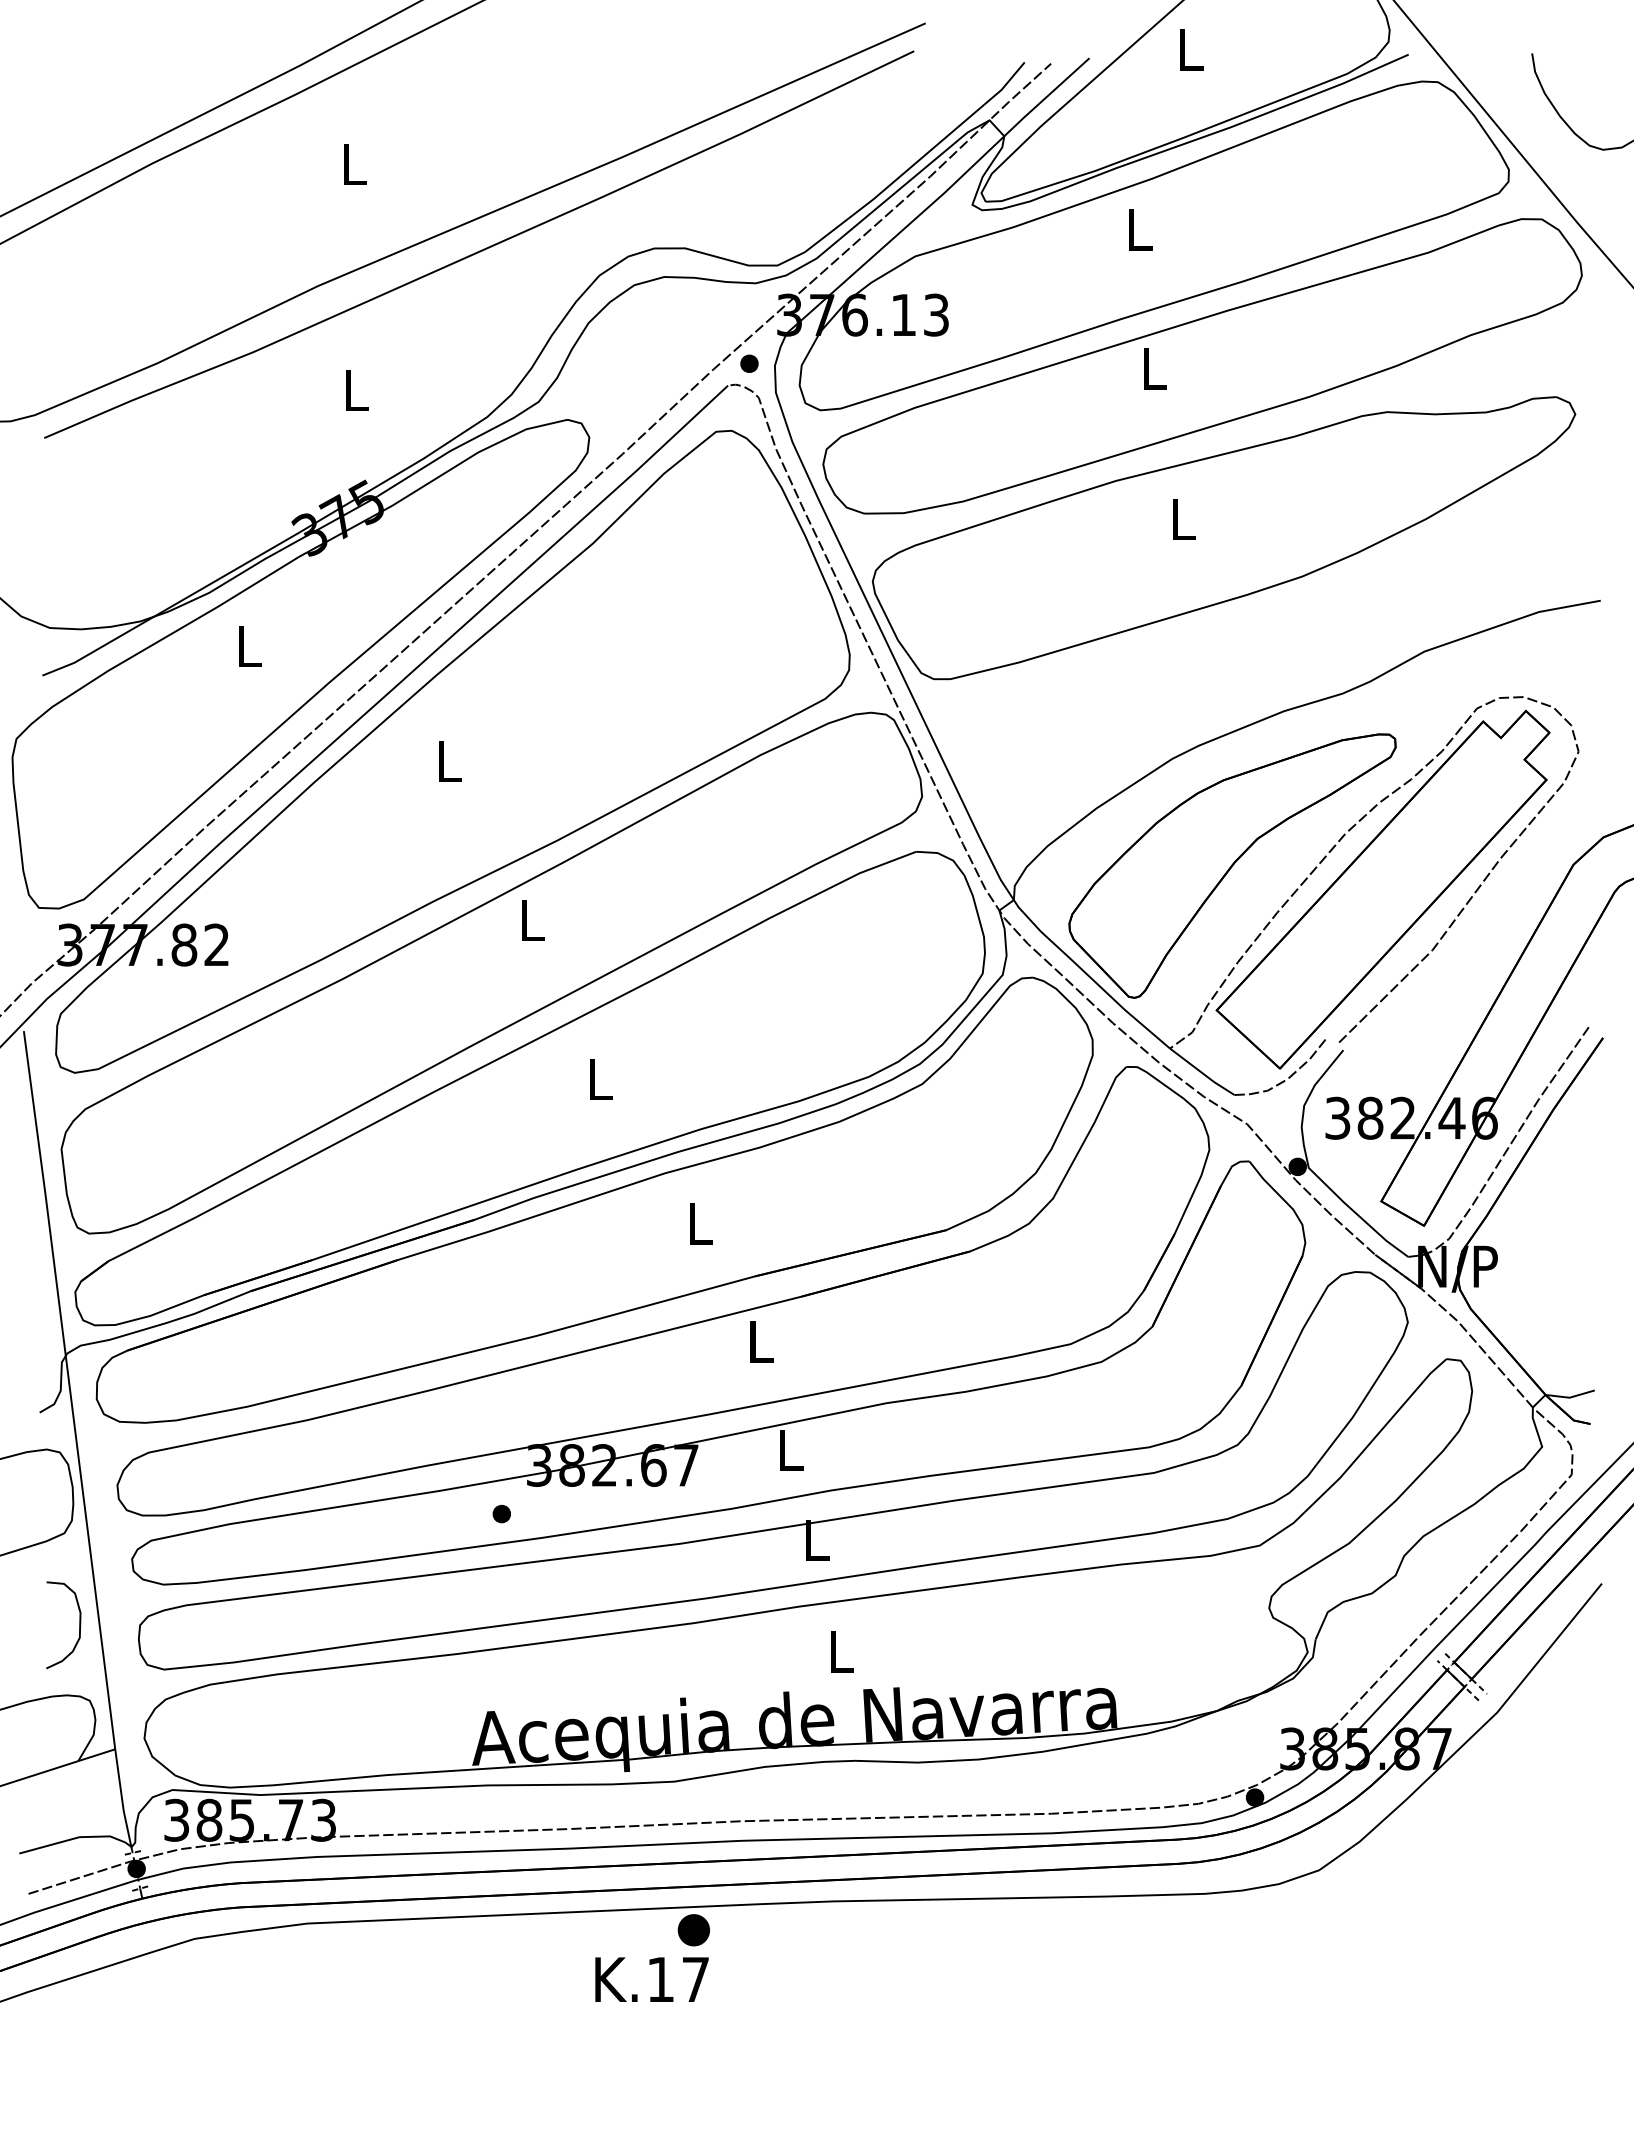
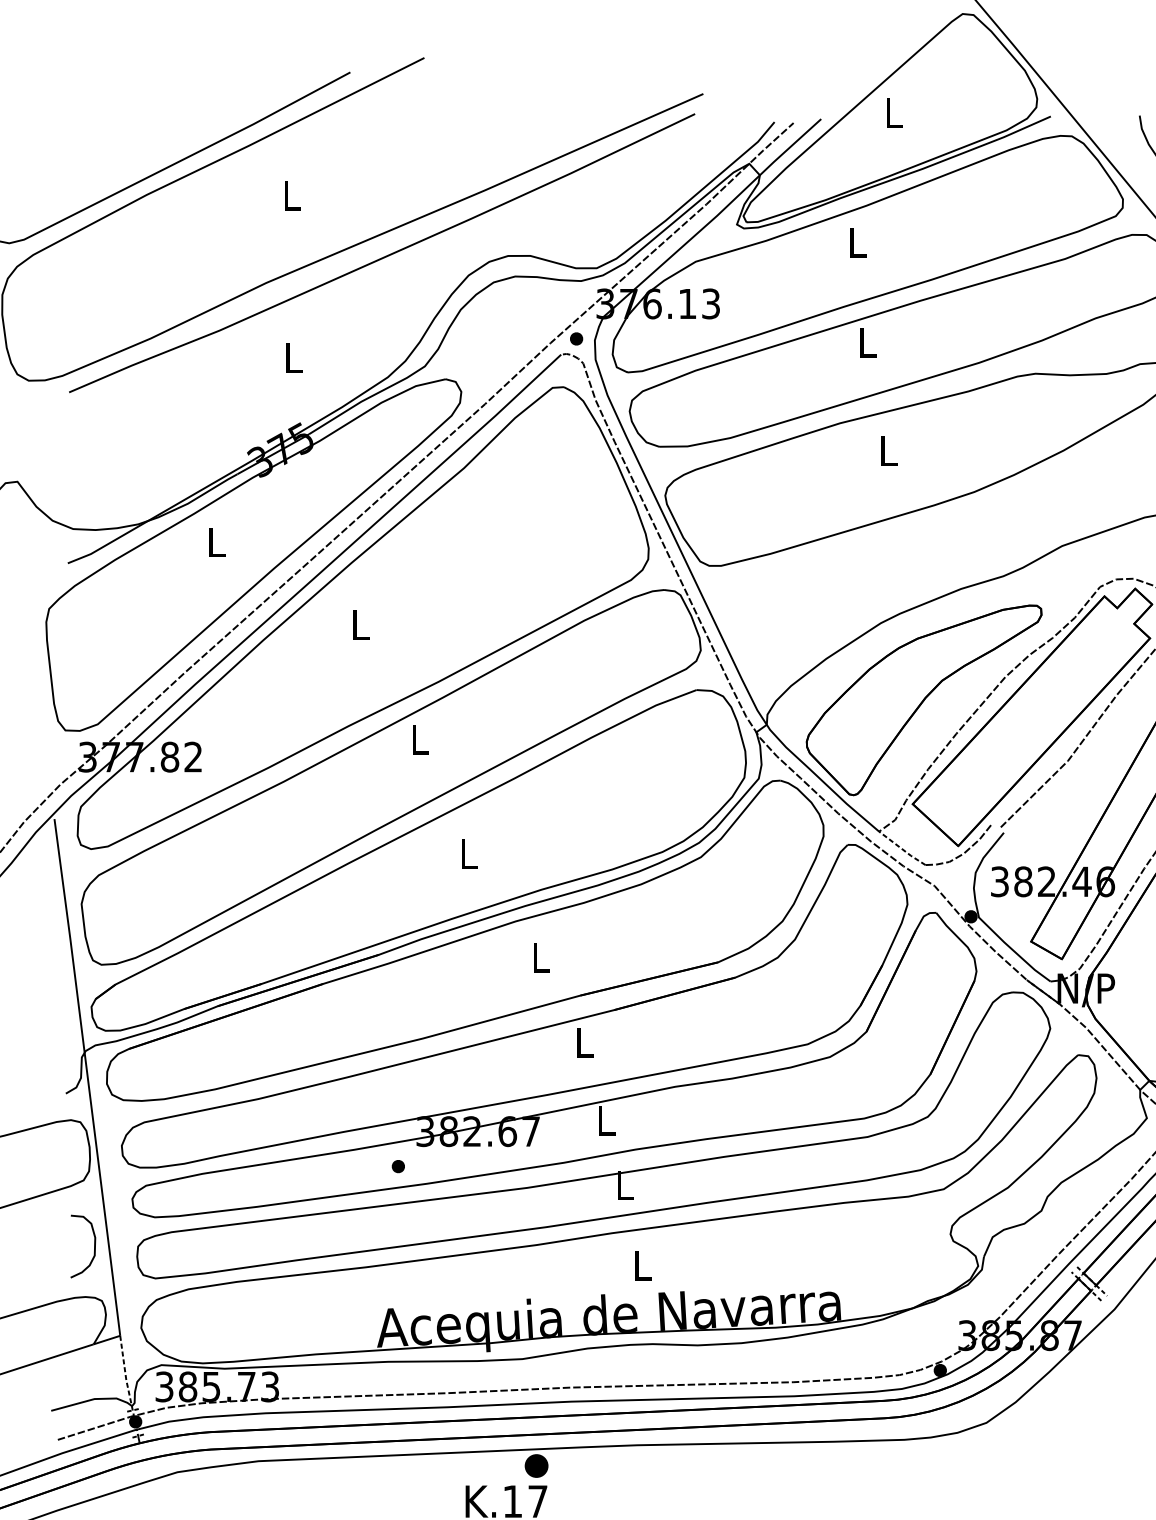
line: (1202, 1073) -> (902, 849), solid -> dashed
line: (122, 1802) -> (125, 1374), solid -> dashed

